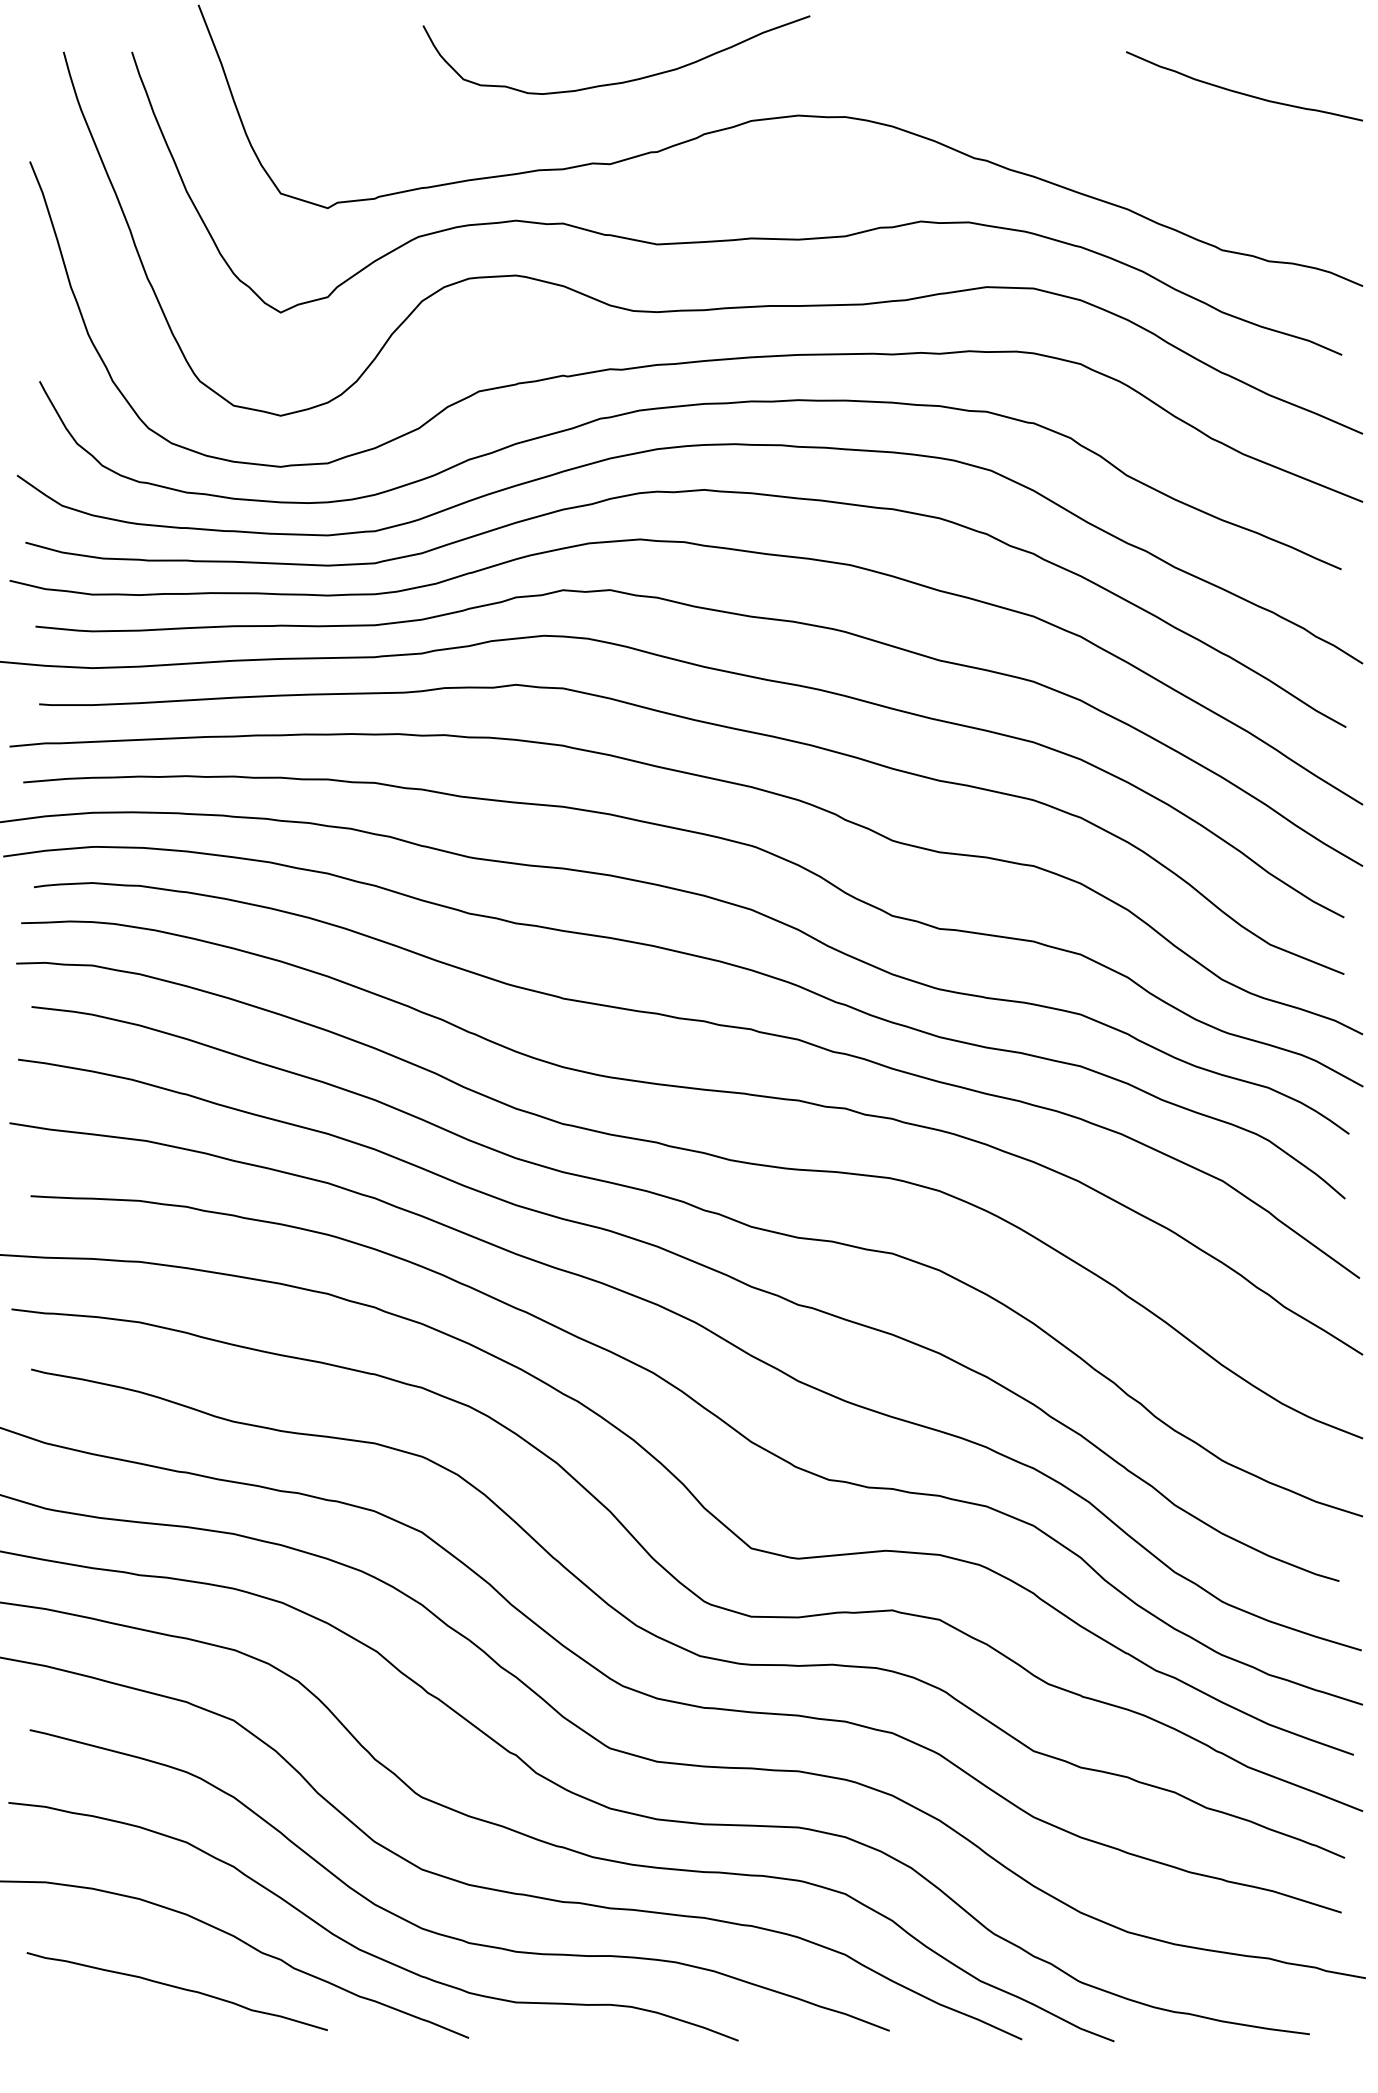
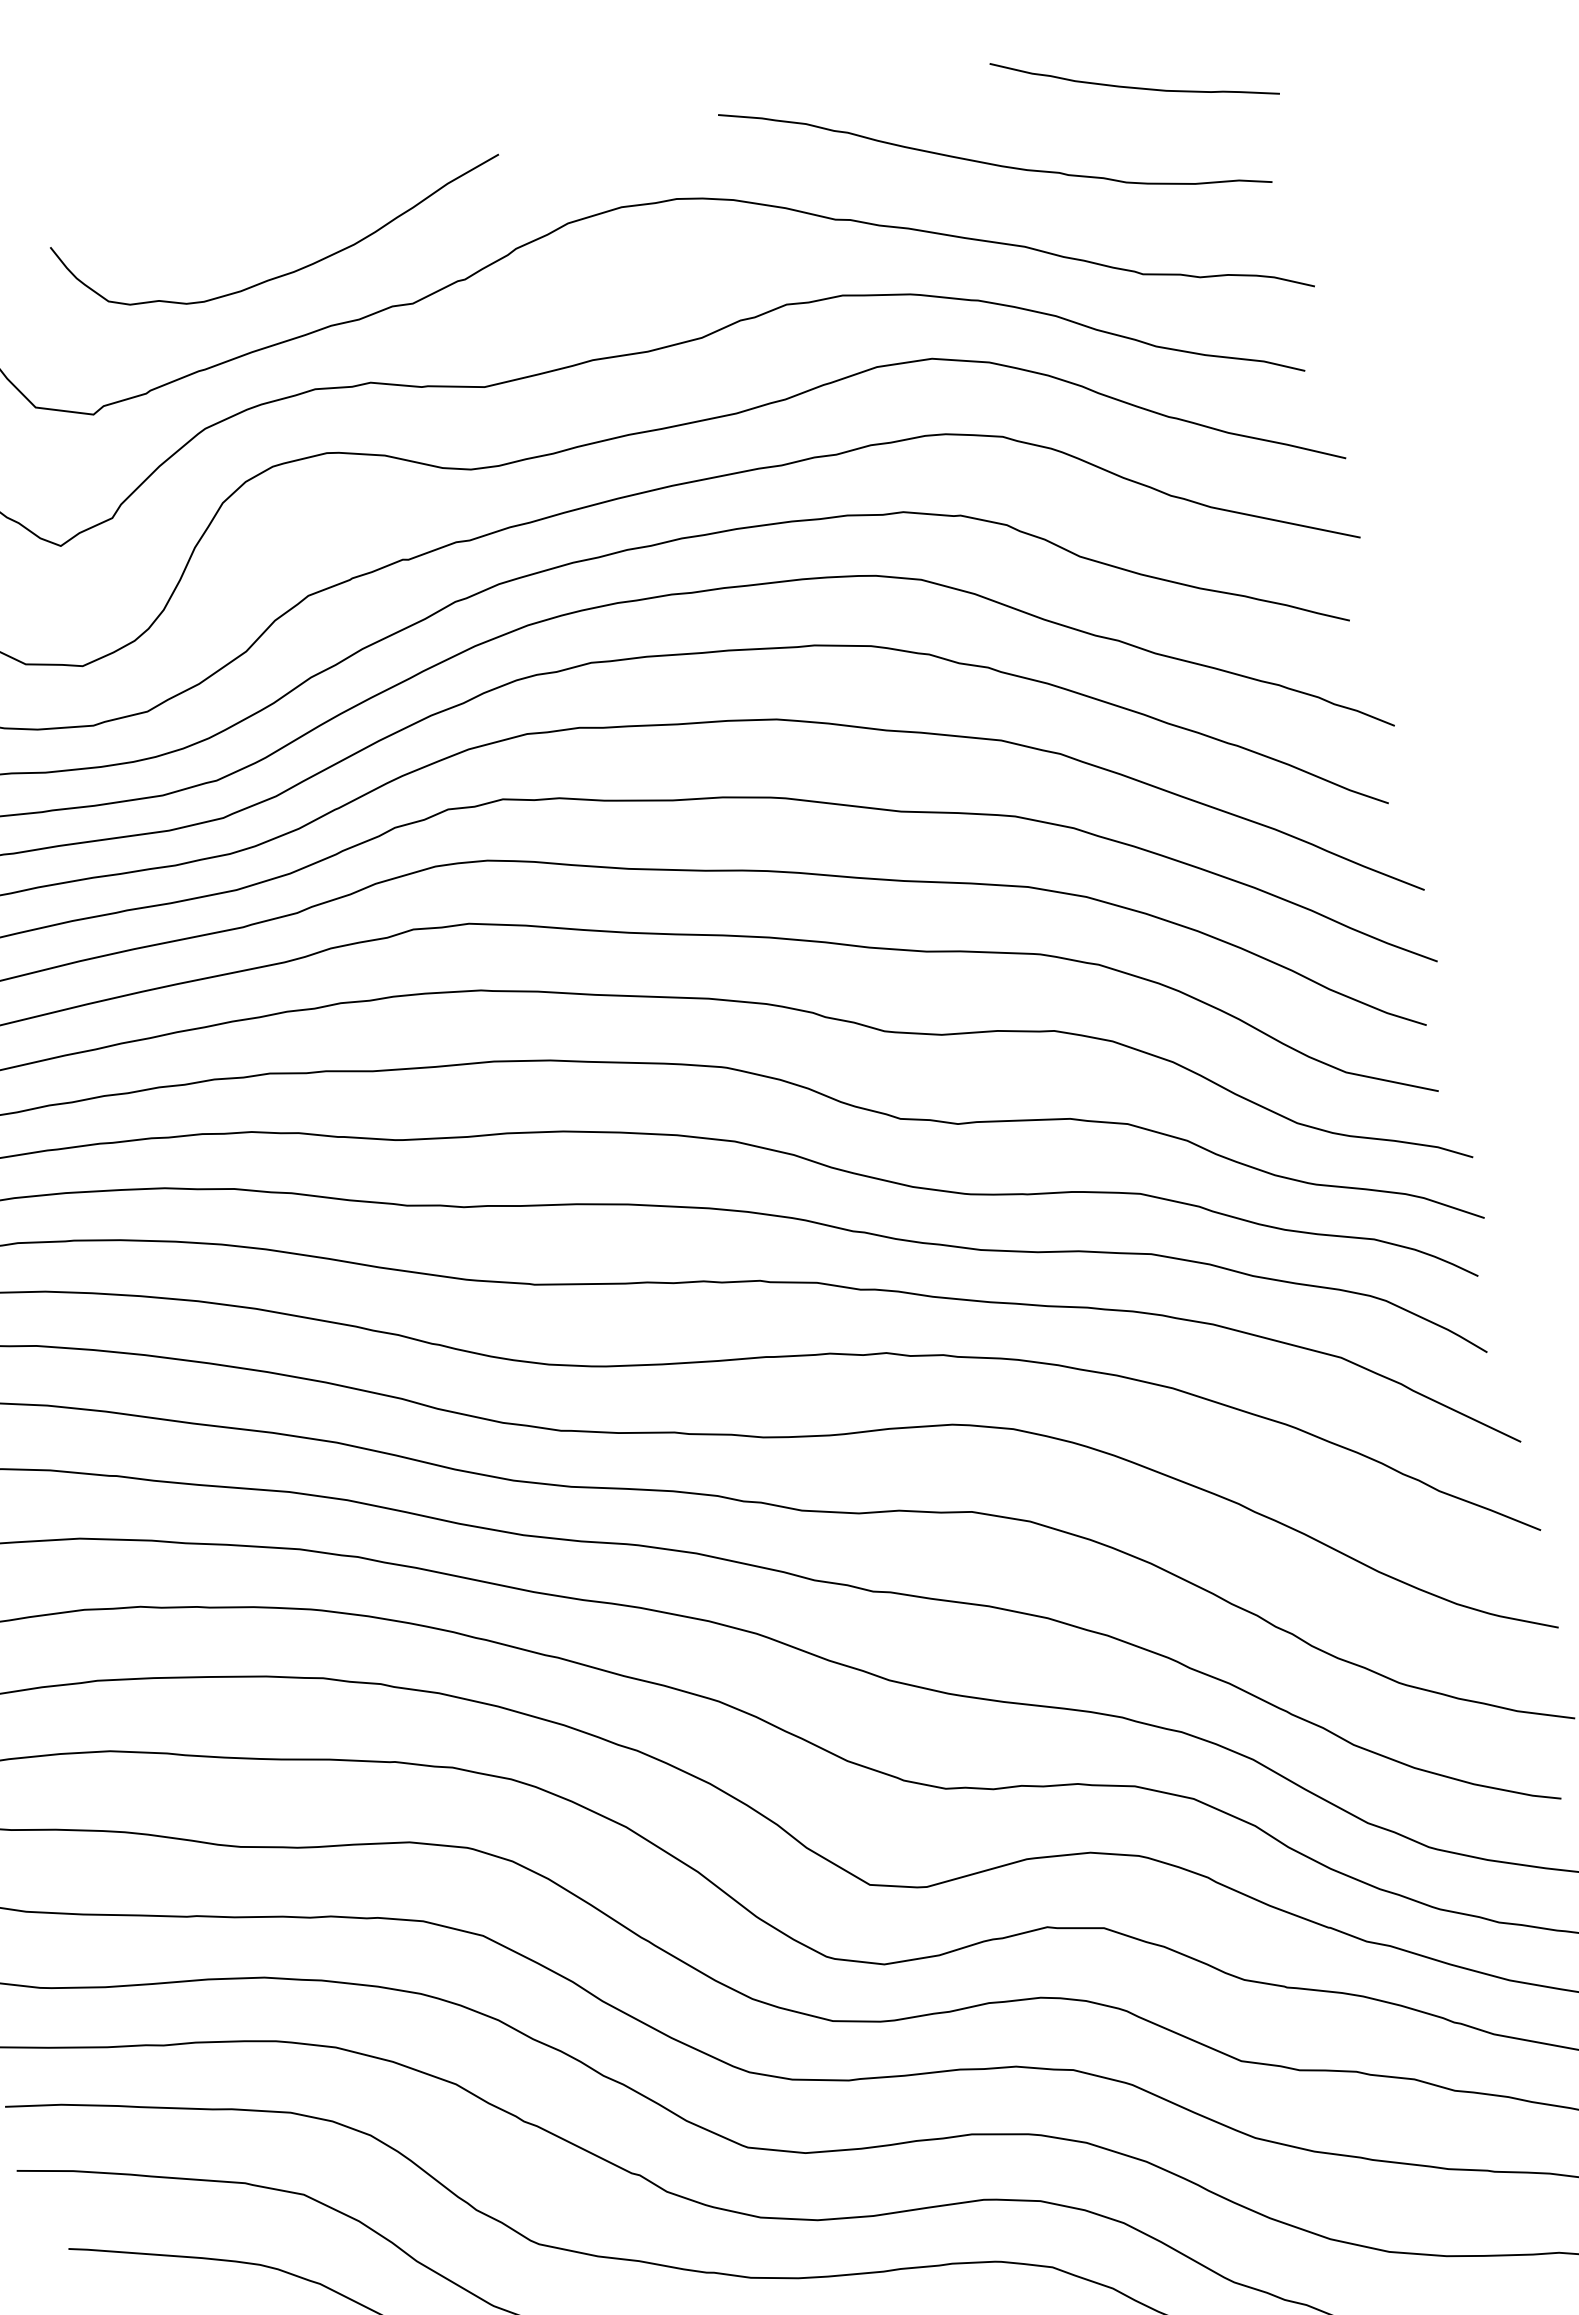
curve: (622, 81) -> (294, 270), moved
curve: (1112, 134) -> (991, 162), added

